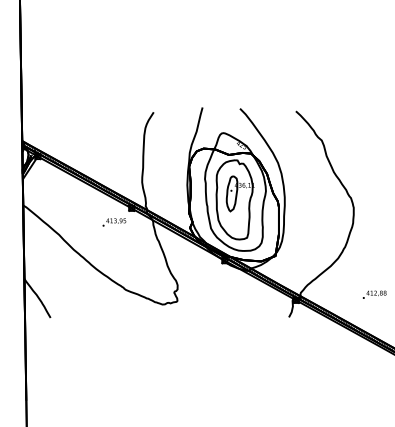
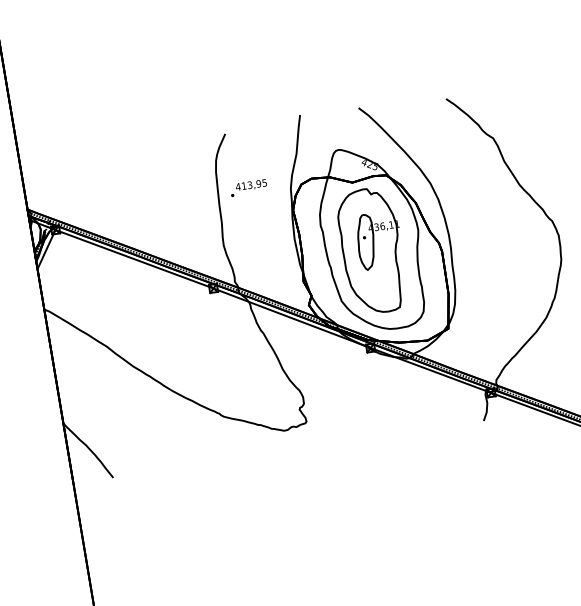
text: (114, 222) -> (248, 187), moved

